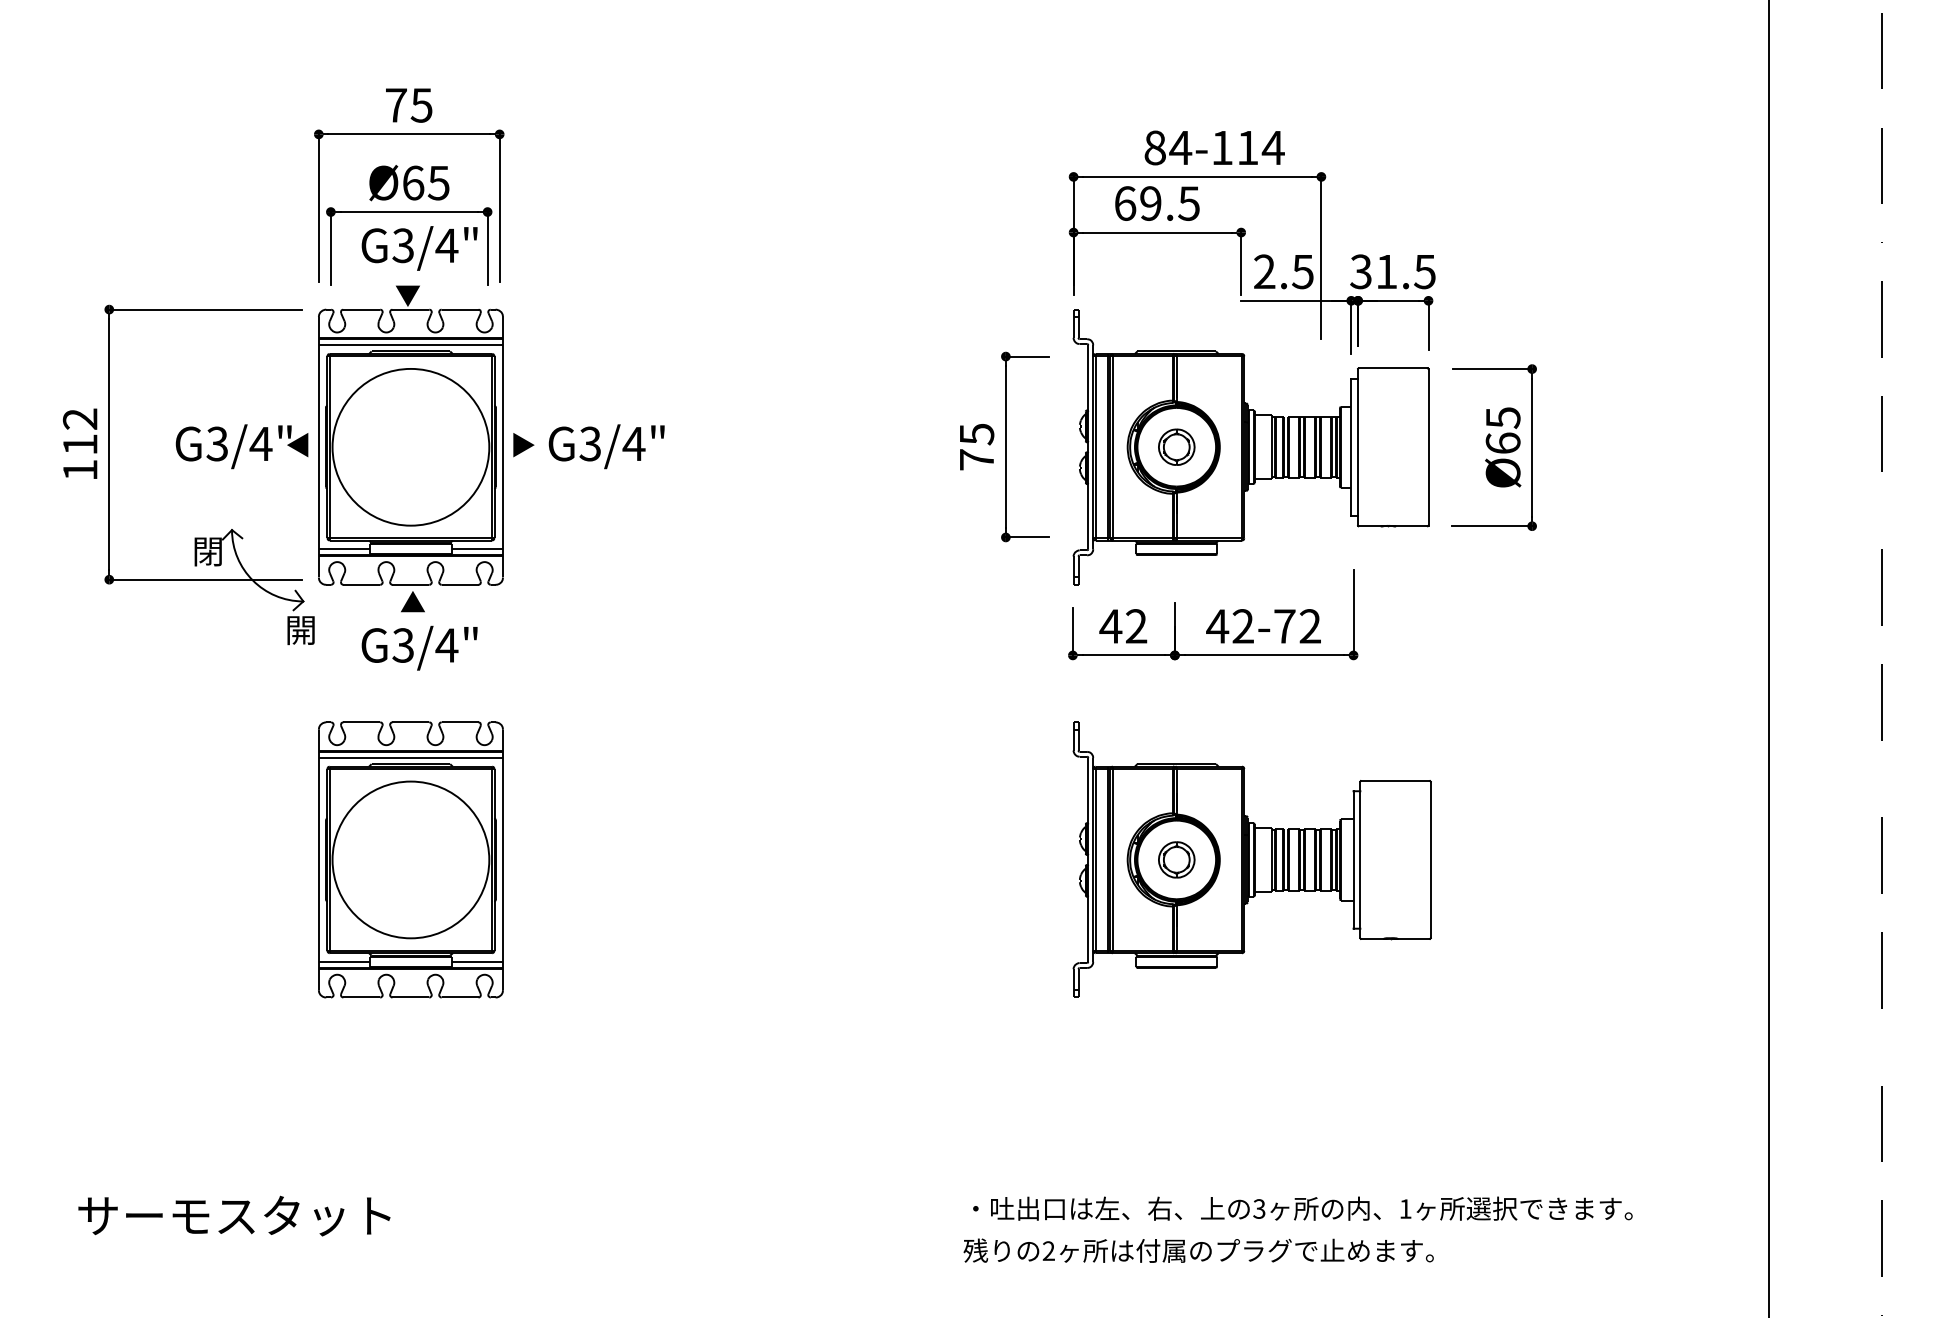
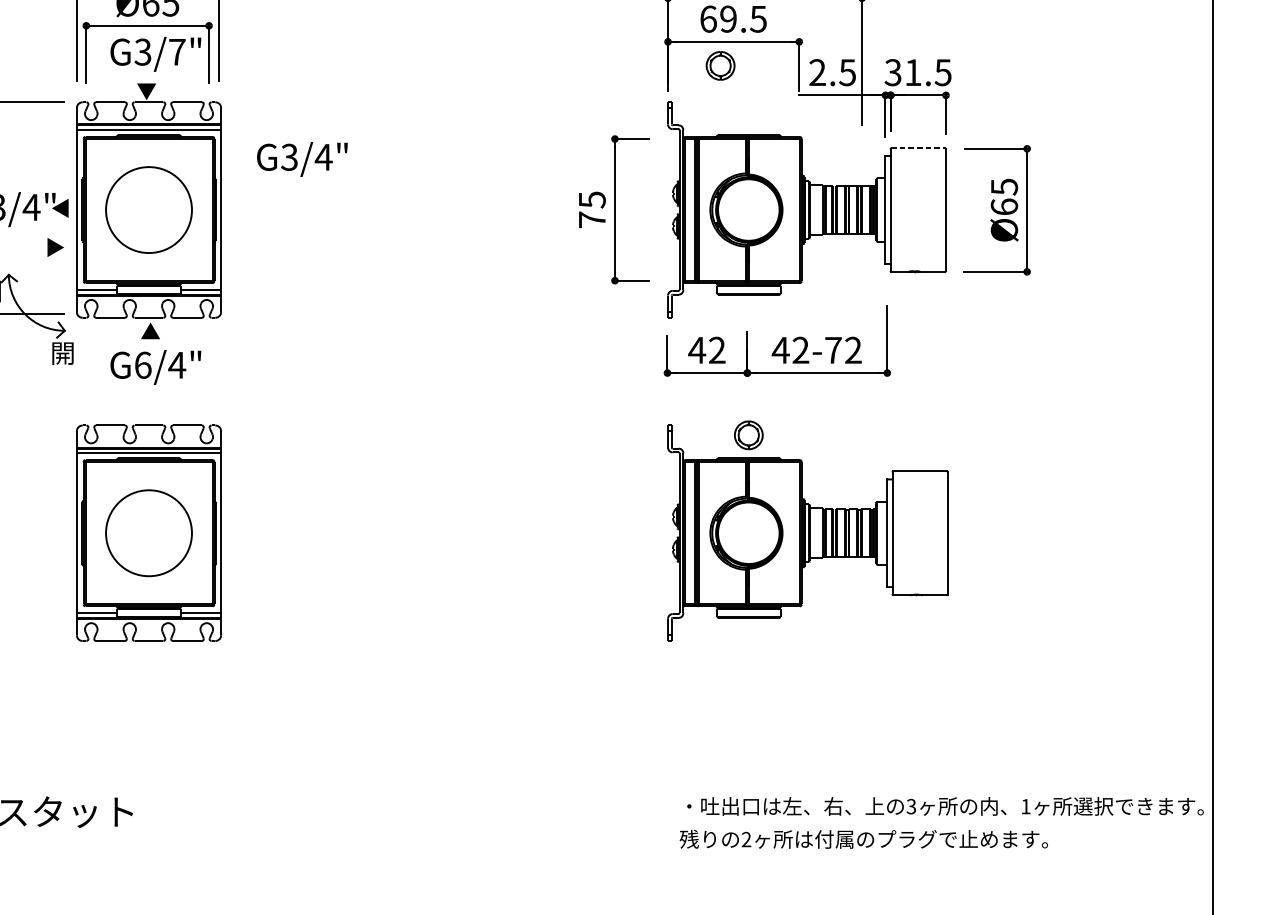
text: (446, 245) -> (176, 52), G3/4" -> G3/7"
line: (1393, 368) -> (918, 148), solid -> dashed
text: (523, 445) -> (55, 247), moved
circle: (410, 446) -> (148, 209), size x0.7
text: (606, 446) -> (302, 159), moved
part: (1176, 446) -> (720, 65), moved
text: (403, 645) -> (143, 365), G3/4" -> G6/4"
circle: (410, 859) -> (148, 532), size x0.7
part: (1176, 859) -> (748, 435), moved
text: (1297, 1229) -> (941, 822), moved

